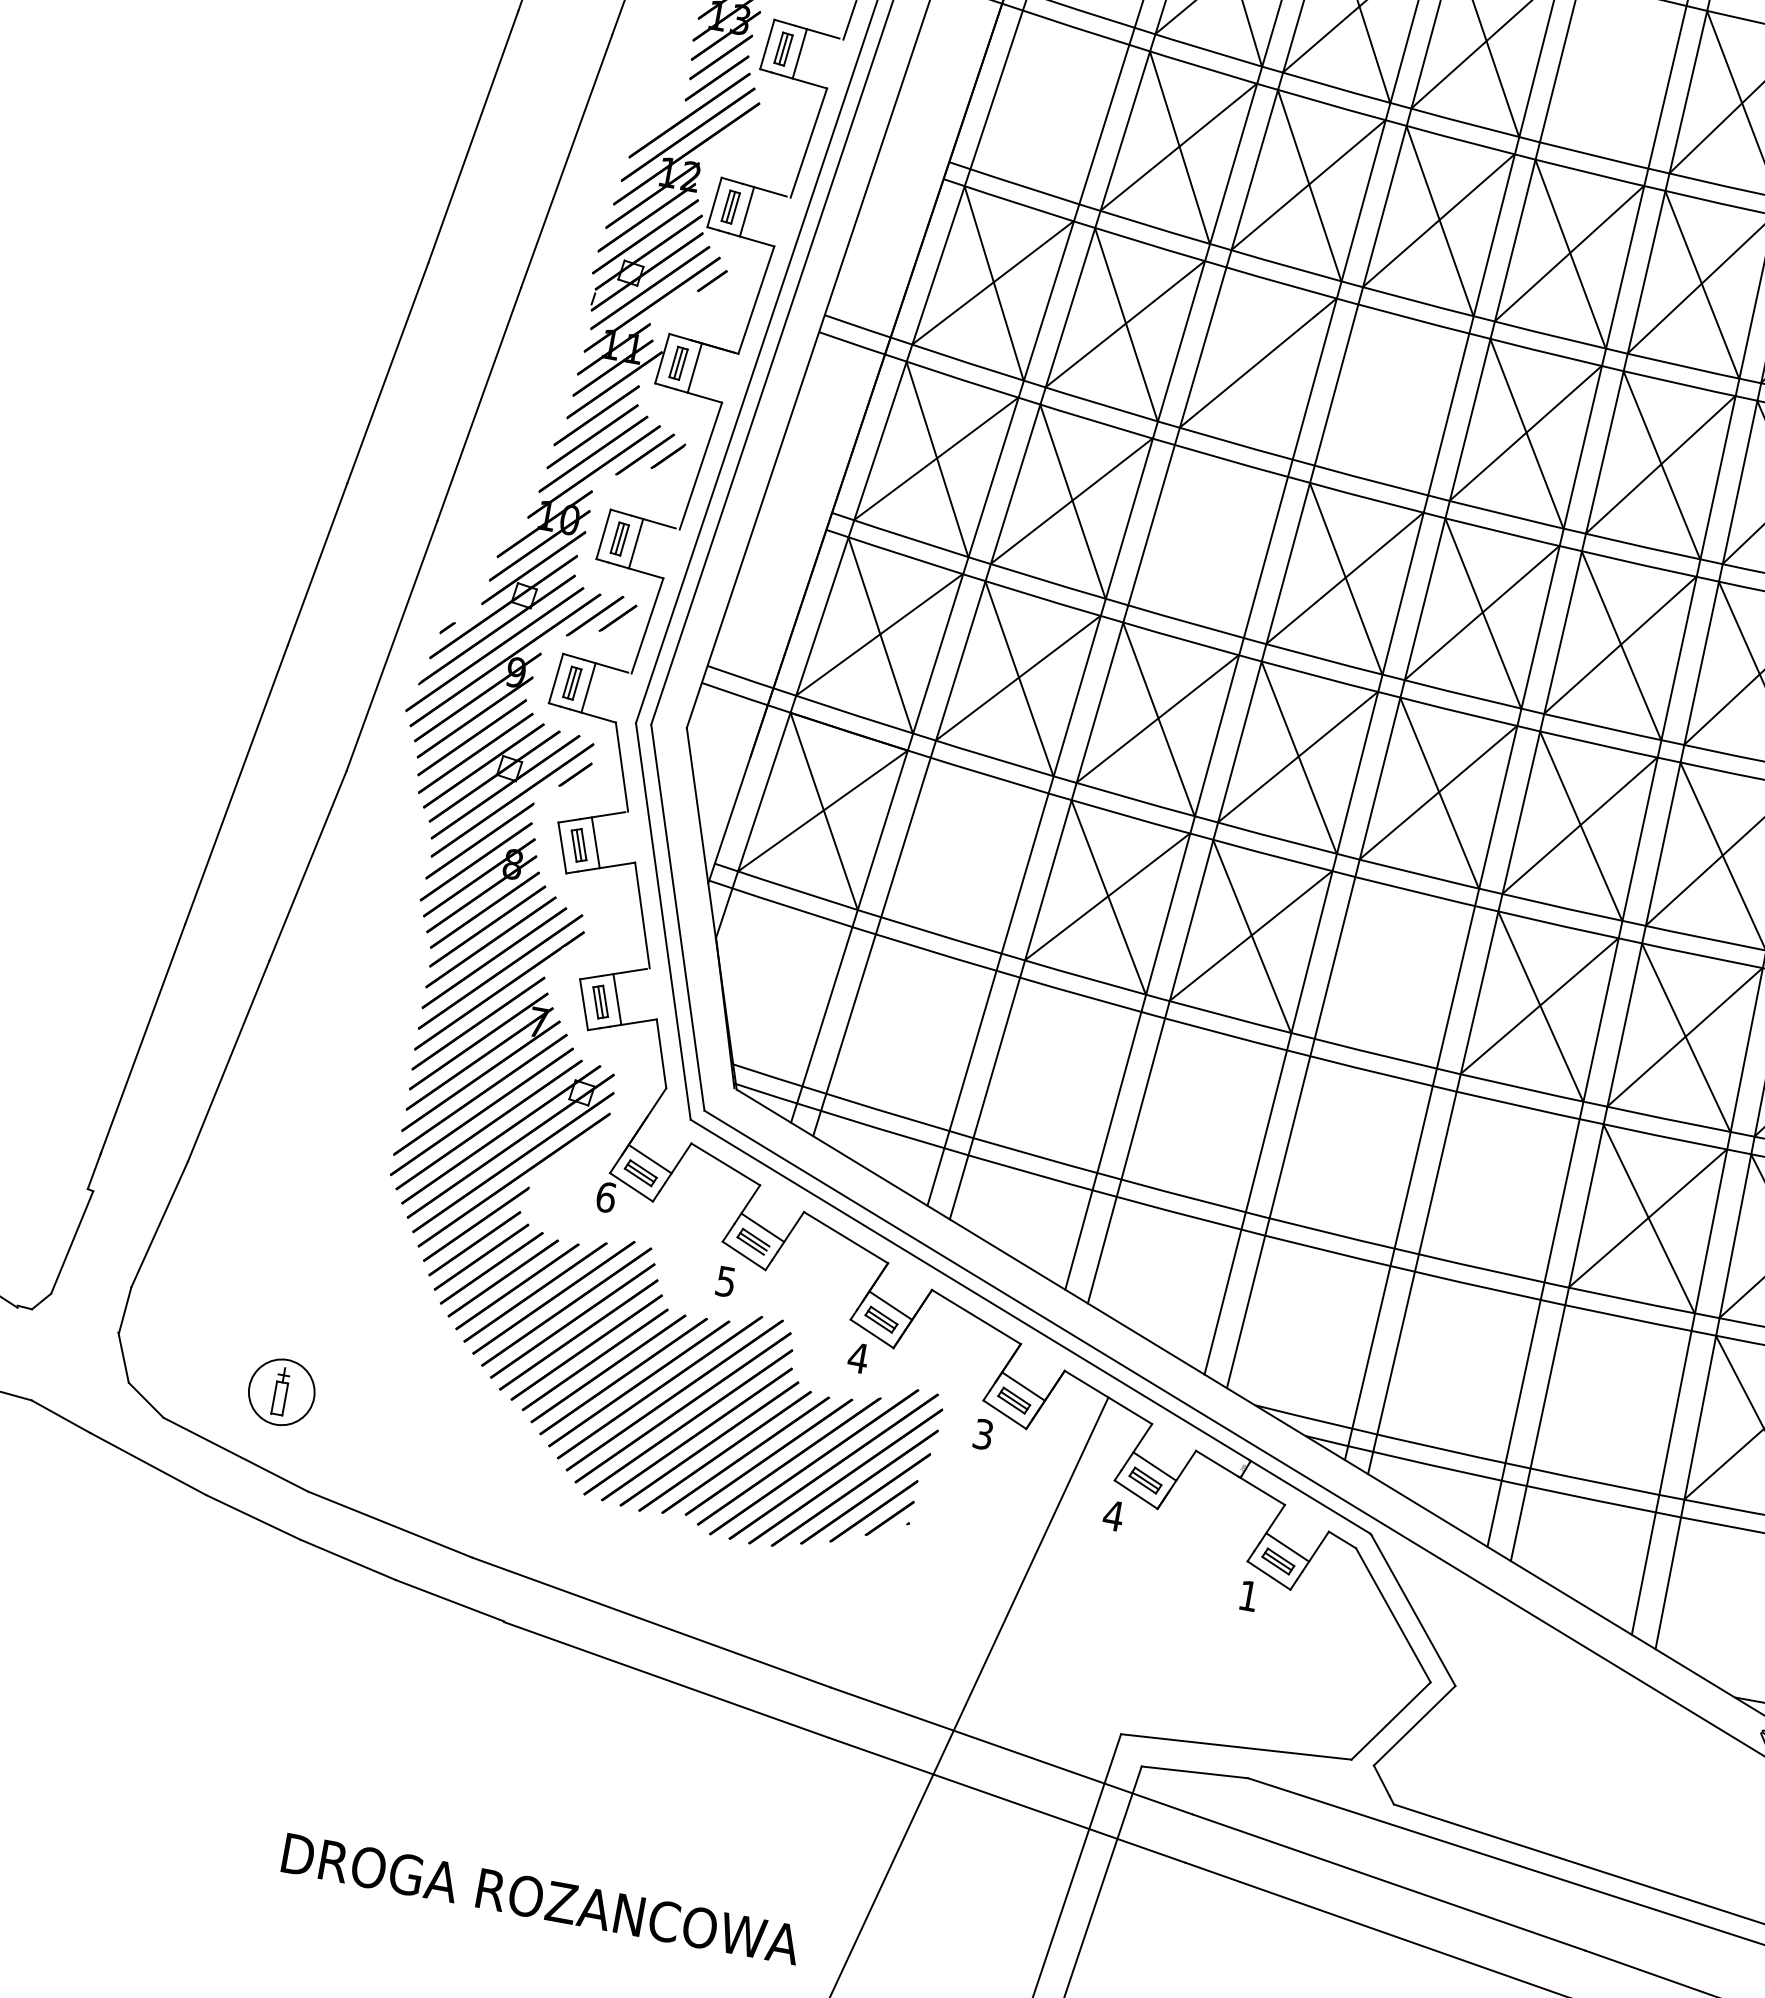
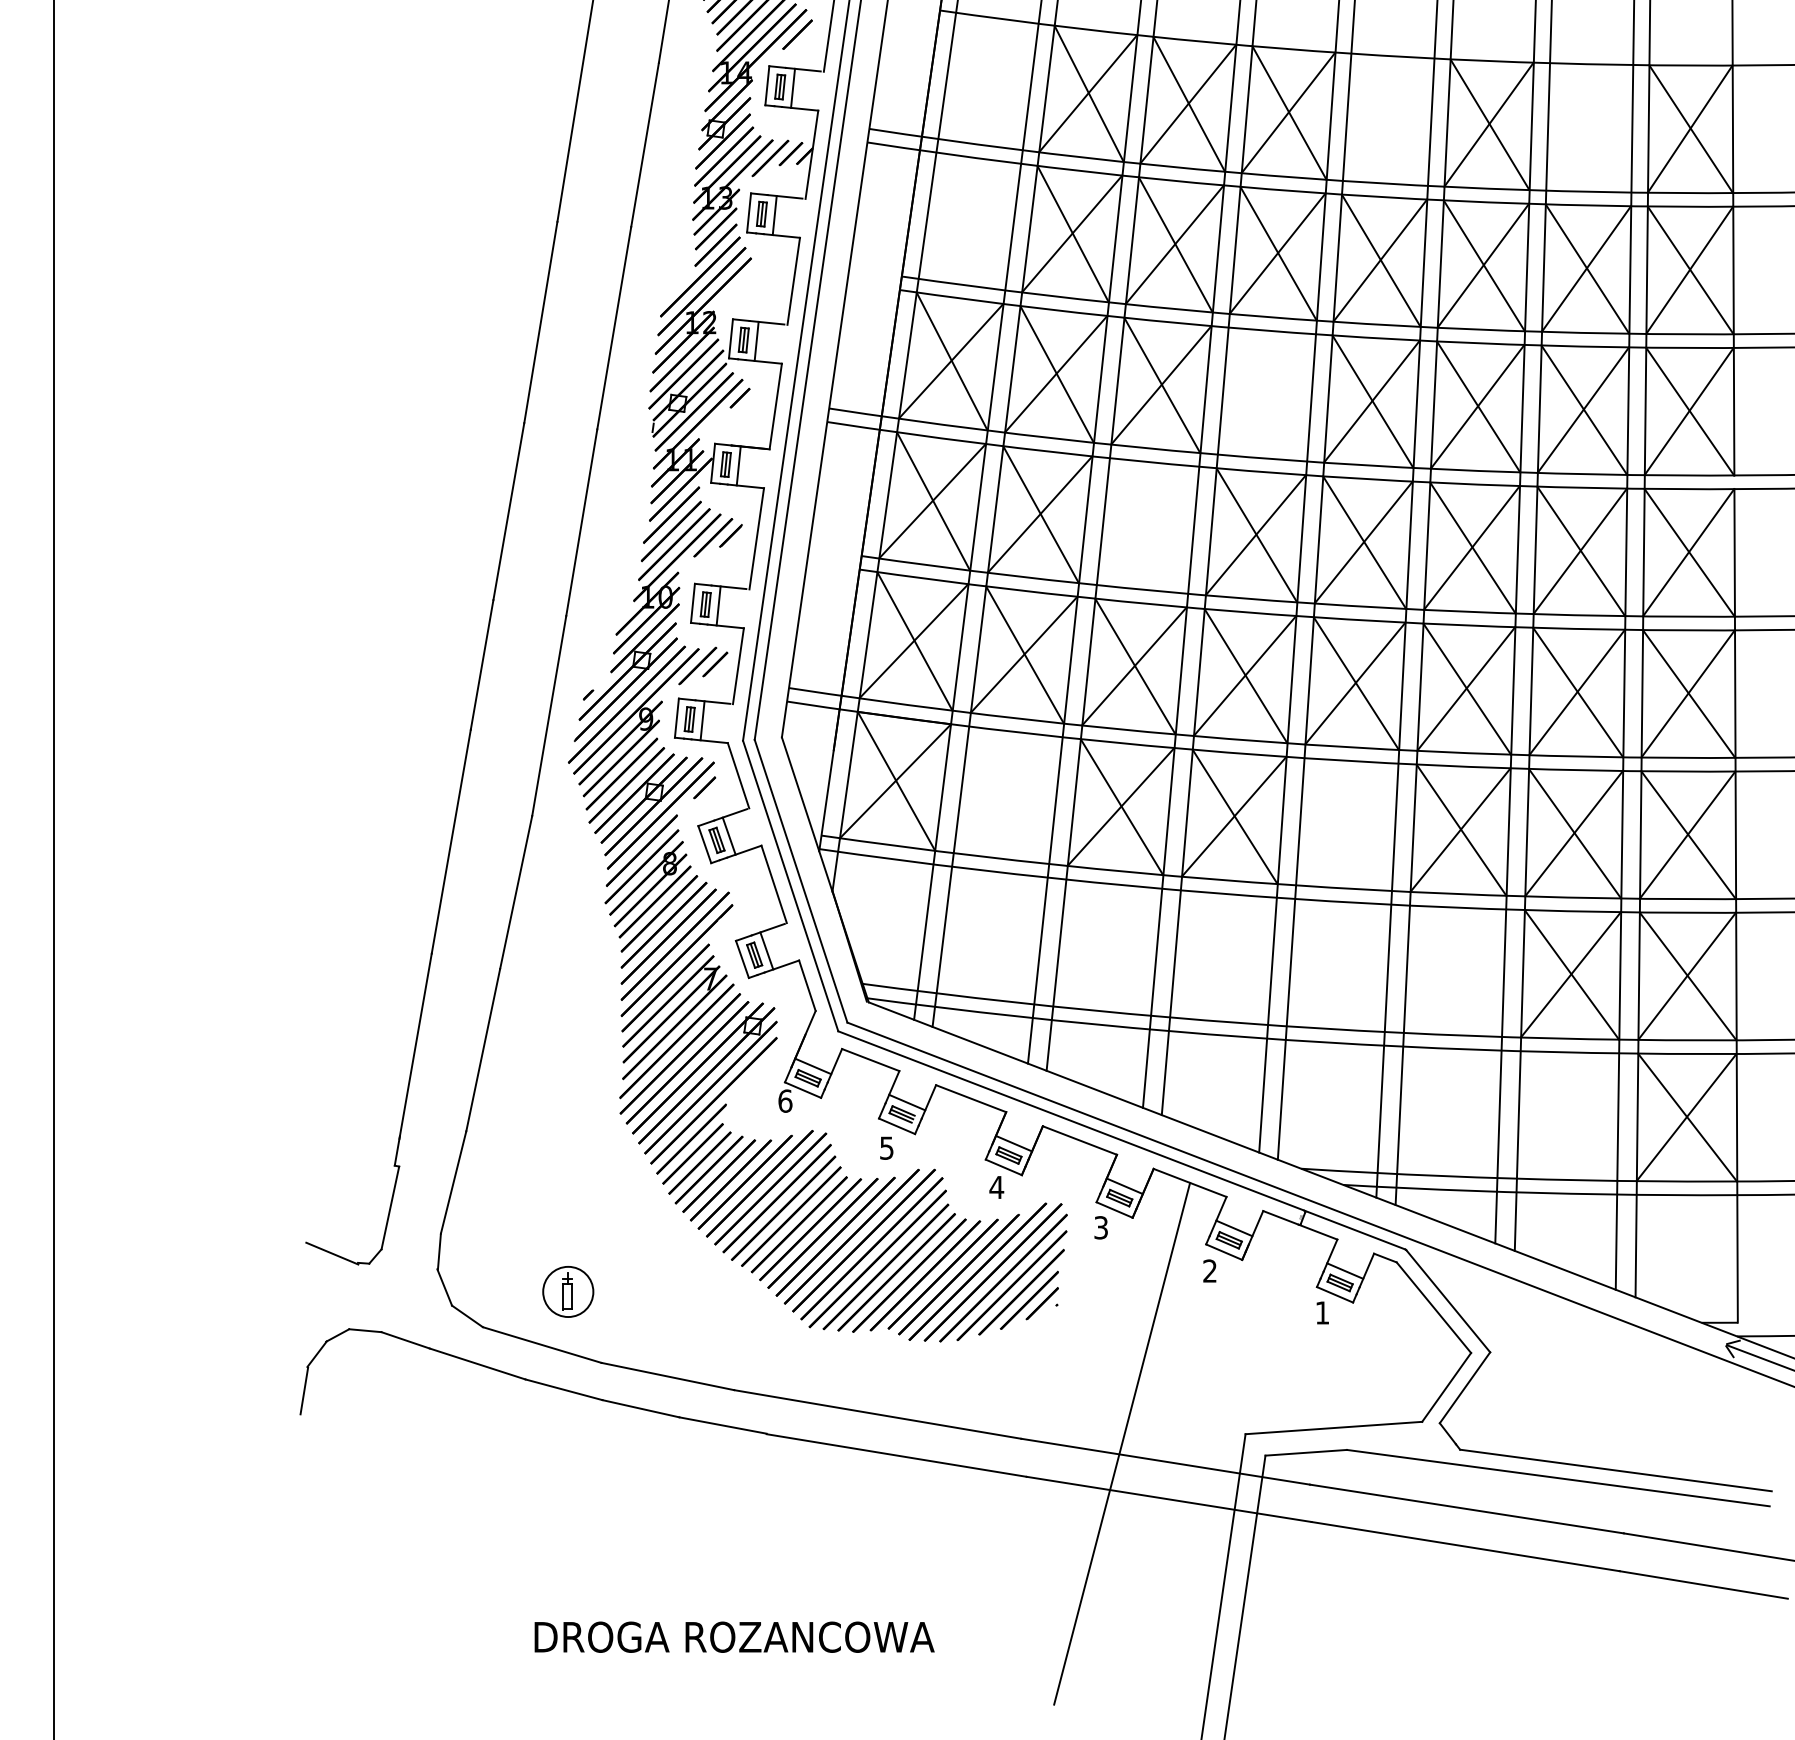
line: (1259, 363) -> (1162, 385), added
text: (1112, 1514) -> (1209, 1270), 4 -> 2
text: (541, 1898) -> (734, 1636), moved

